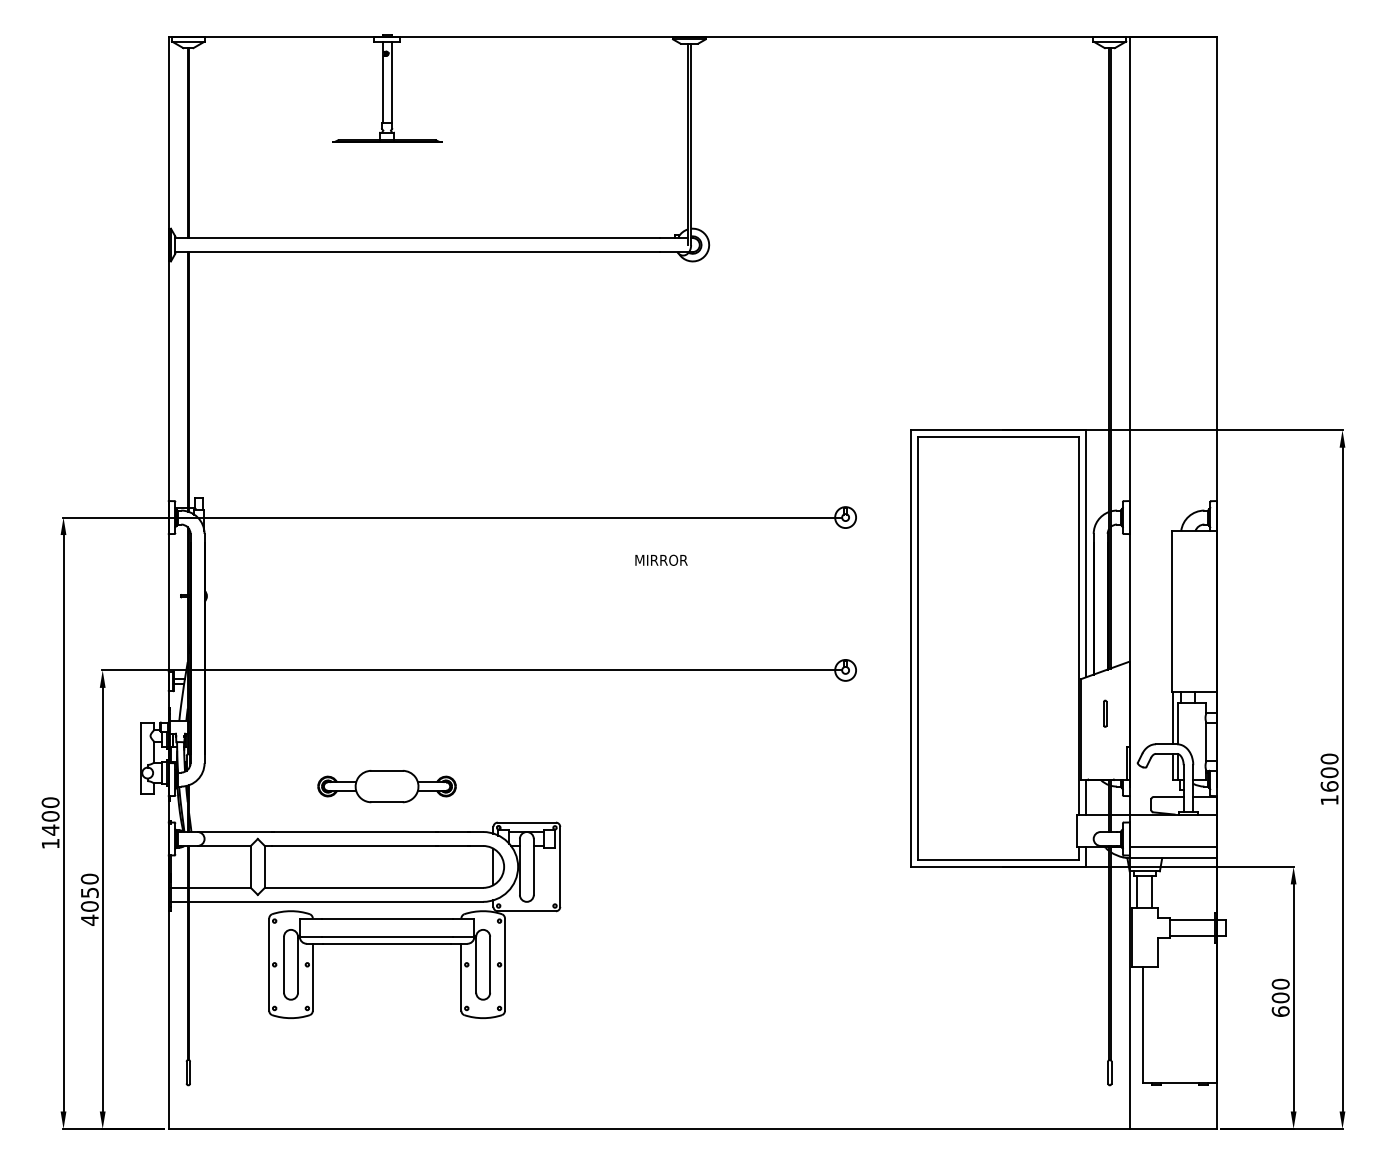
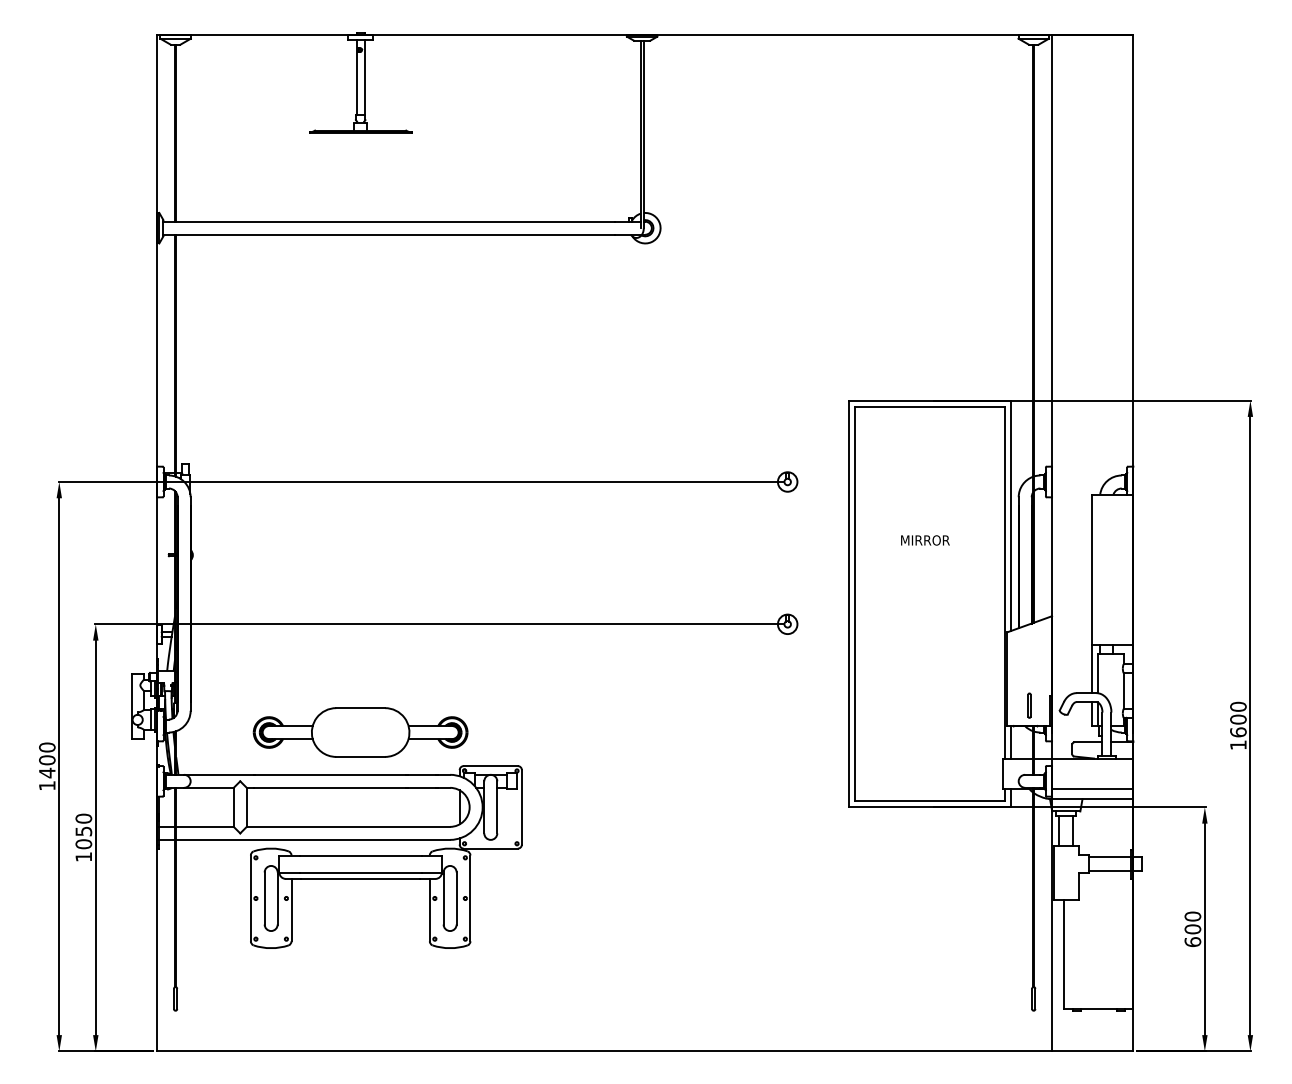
text: (661, 559) -> (925, 539), moved
line: (1104, 713) -> (1028, 705), moved
part: (386, 786) -> (360, 732), size x1.67
text: (89, 919) -> (83, 856), 4050 -> 1050

